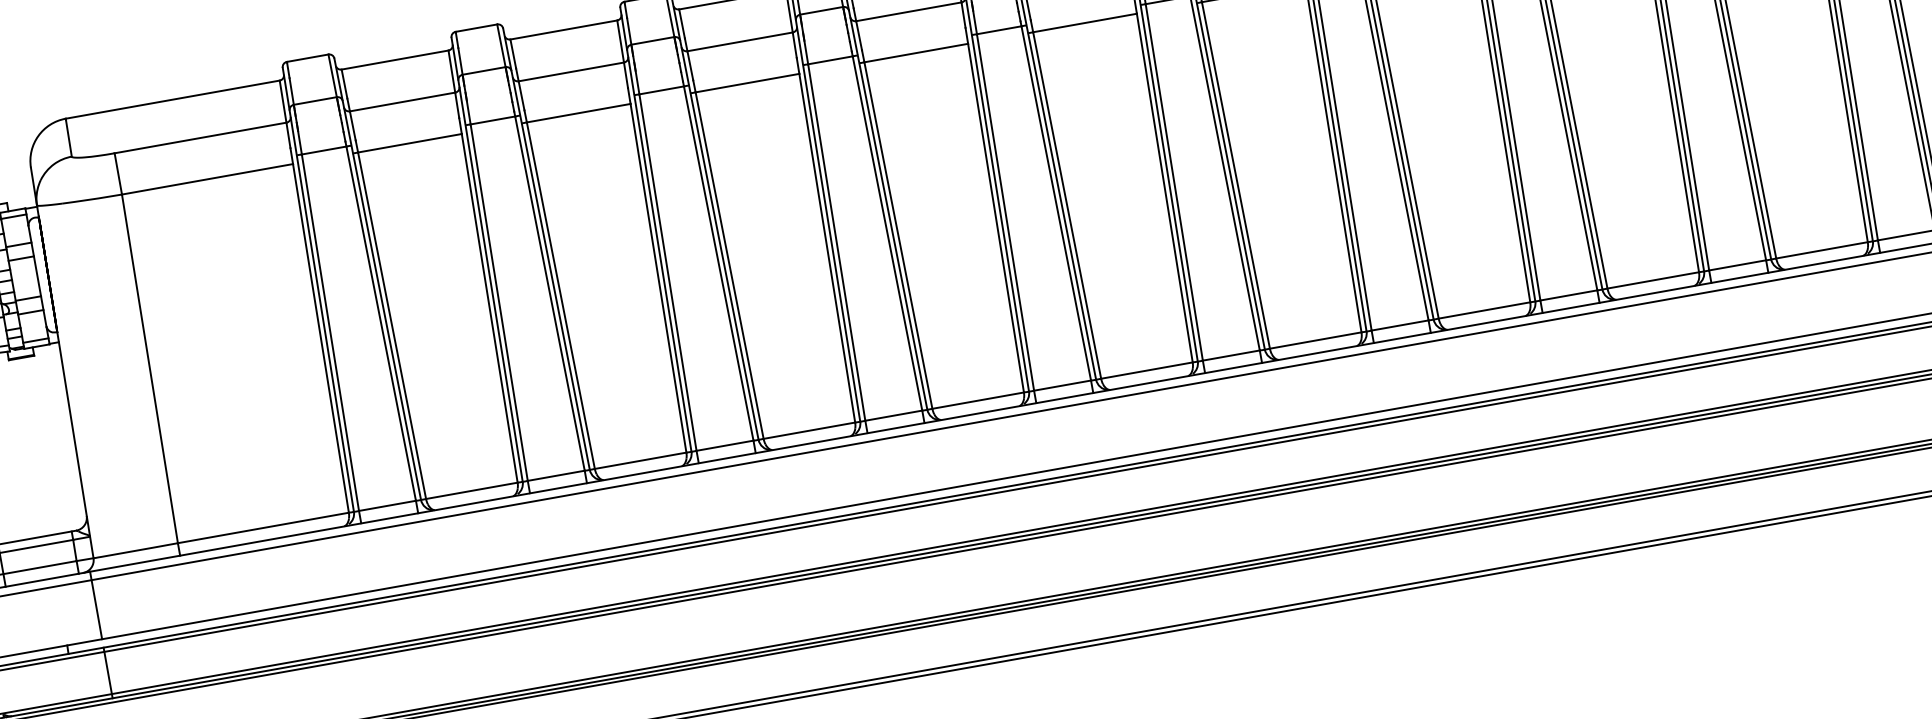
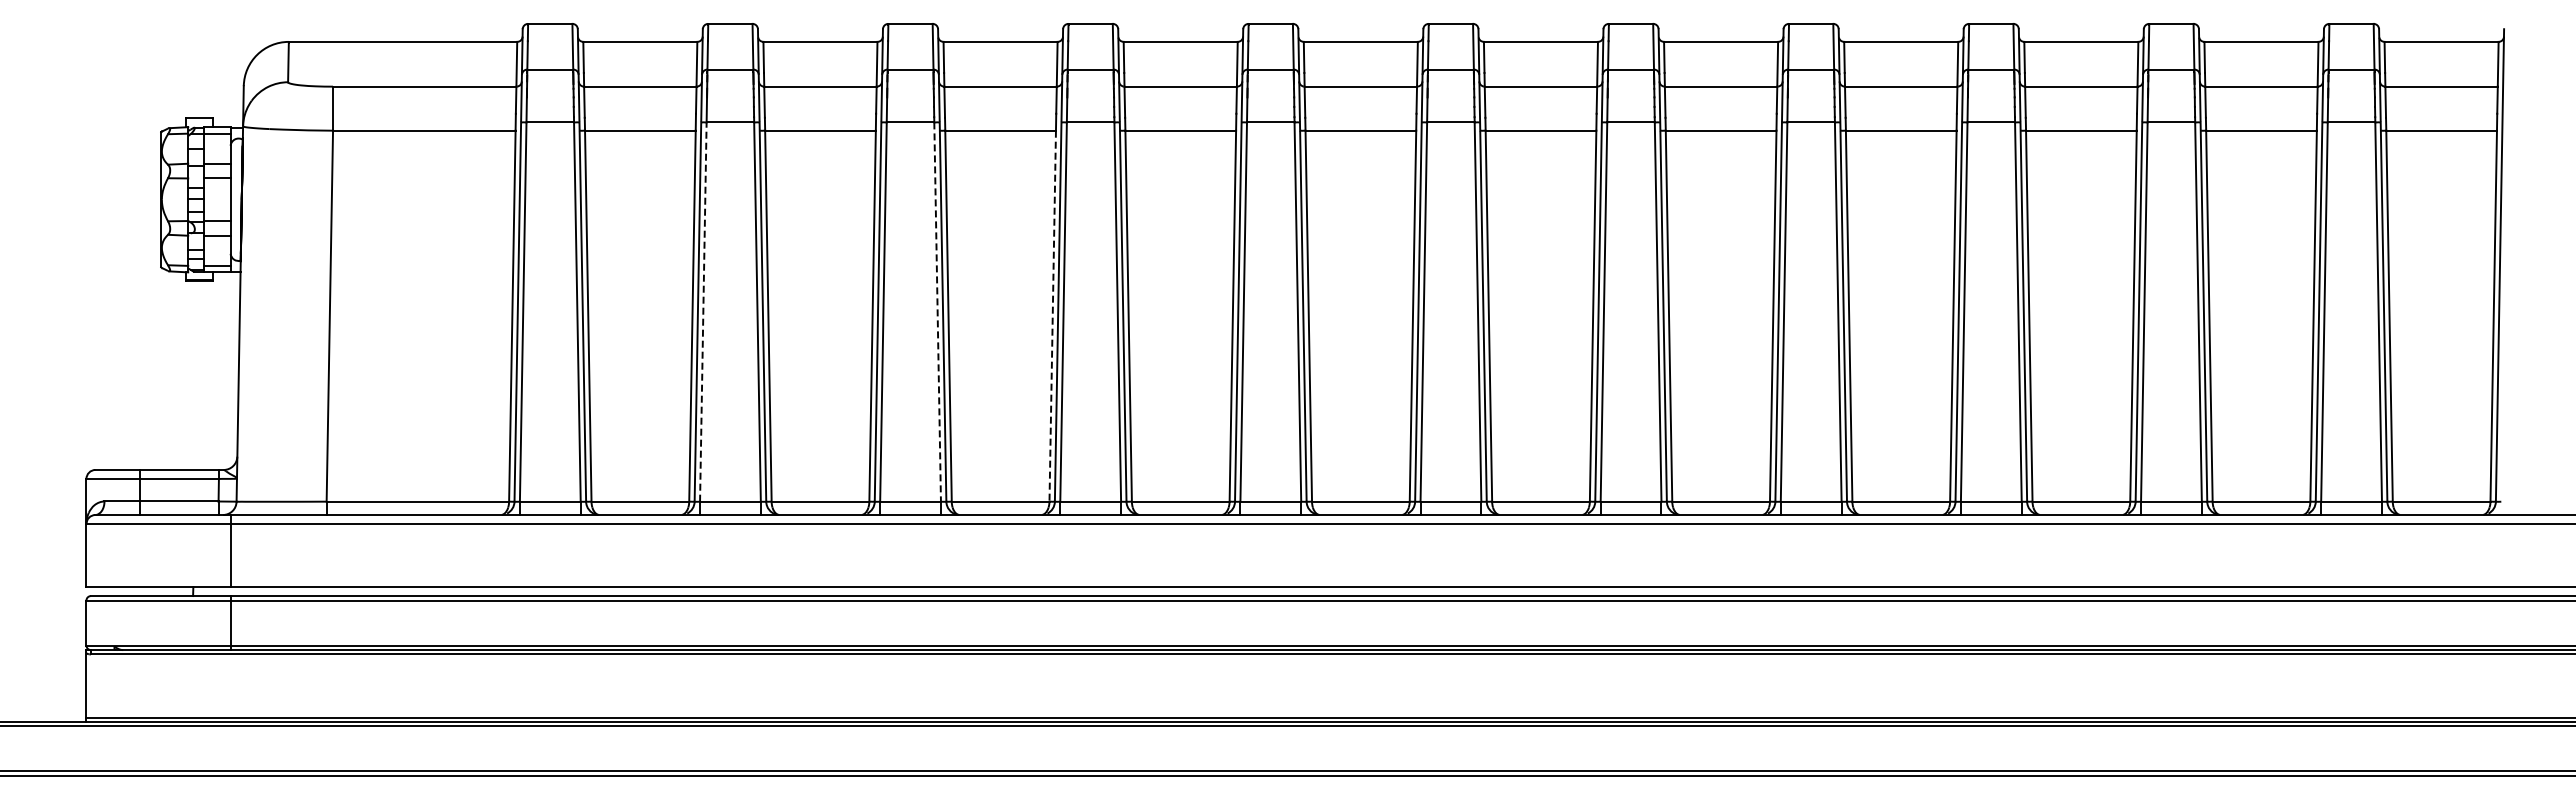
line: (827, 248) -> (1052, 316), solid -> dashed
line: (718, 264) -> (937, 312), solid -> dashed
line: (499, 303) -> (703, 312), solid -> dashed

